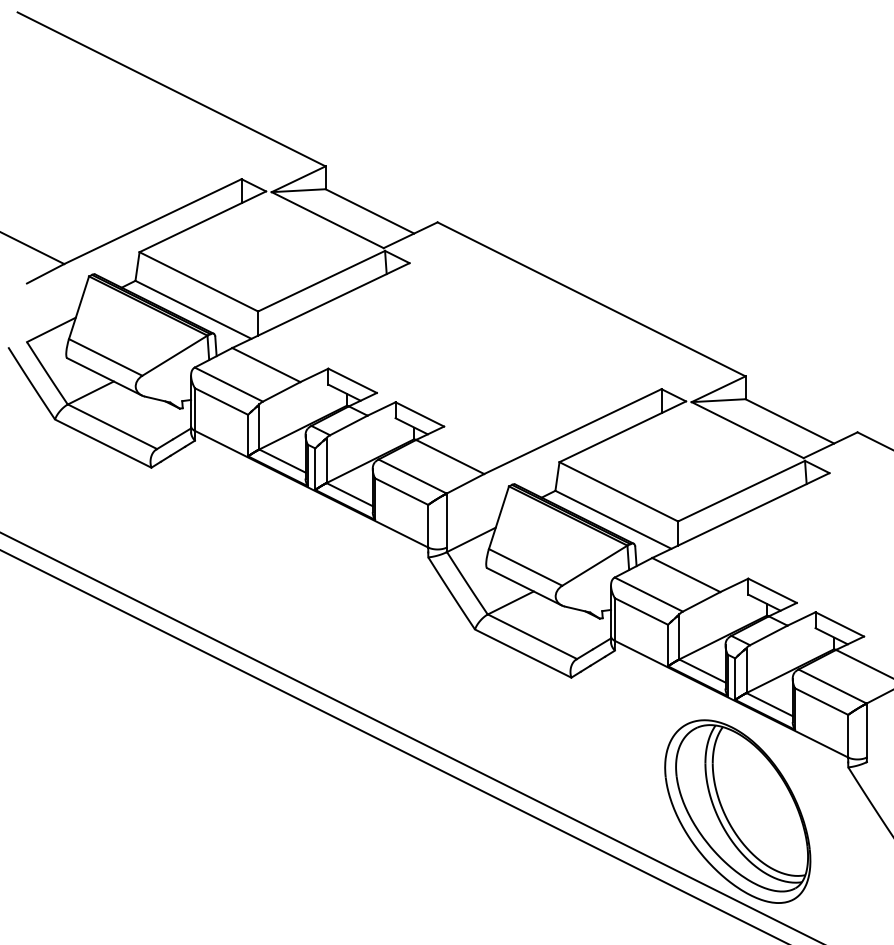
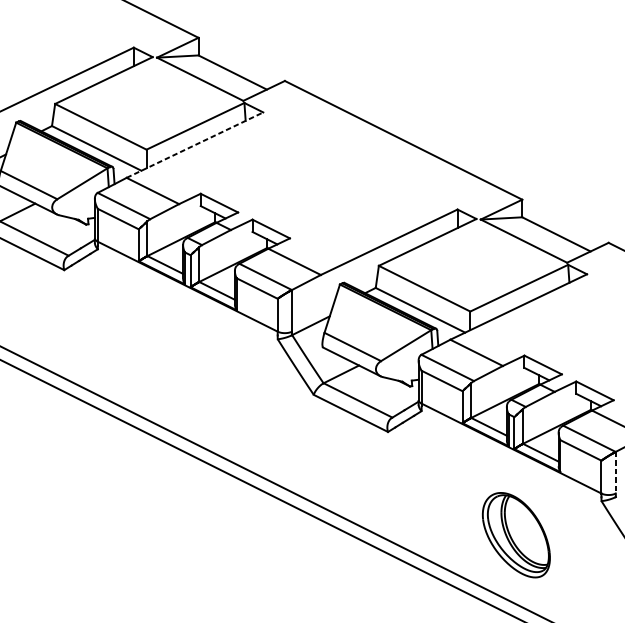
line: (321, 305) -> (195, 145), solid -> dashed
line: (866, 730) -> (615, 472), solid -> dashed
part: (737, 811) -> (516, 535), size x0.6

